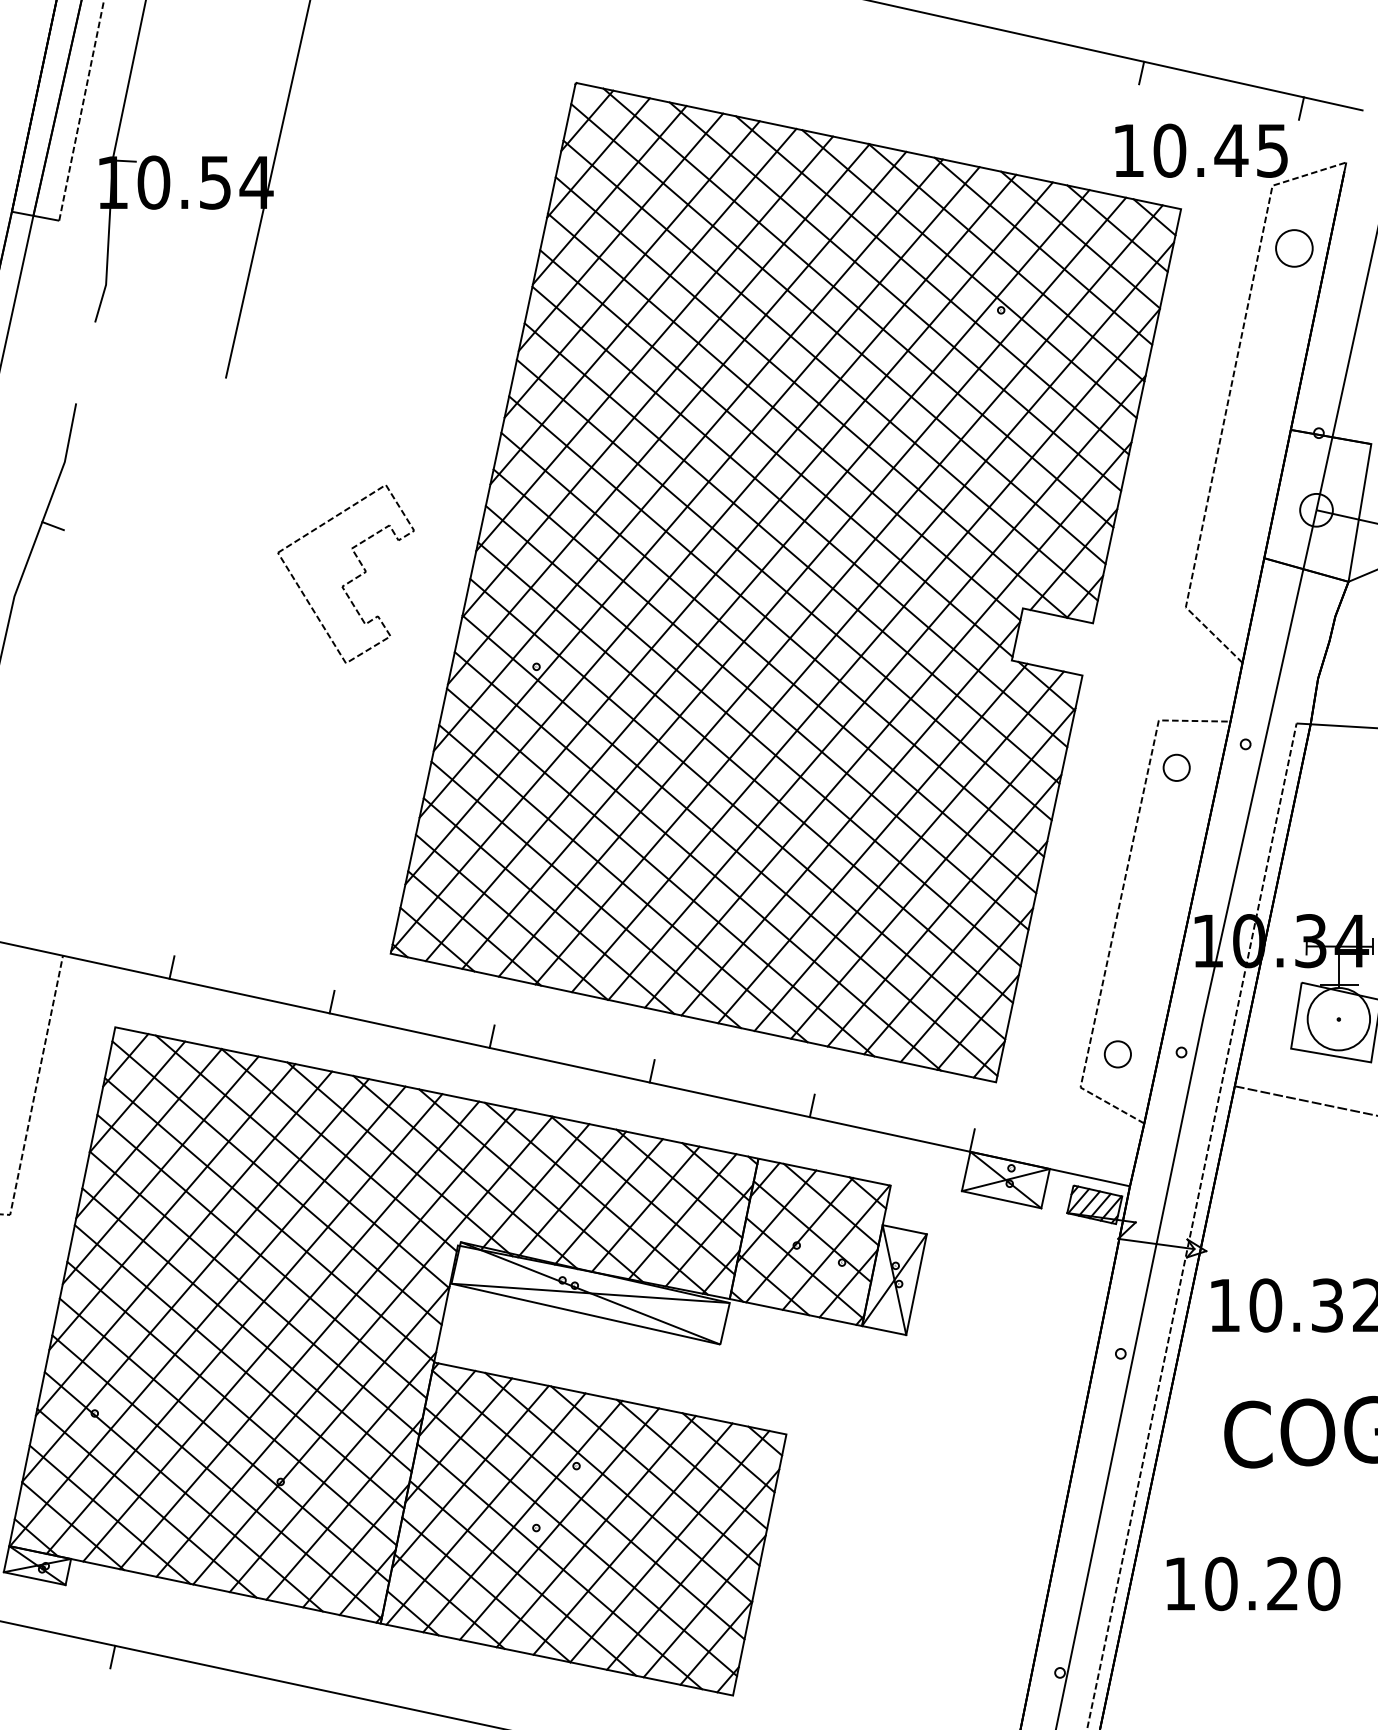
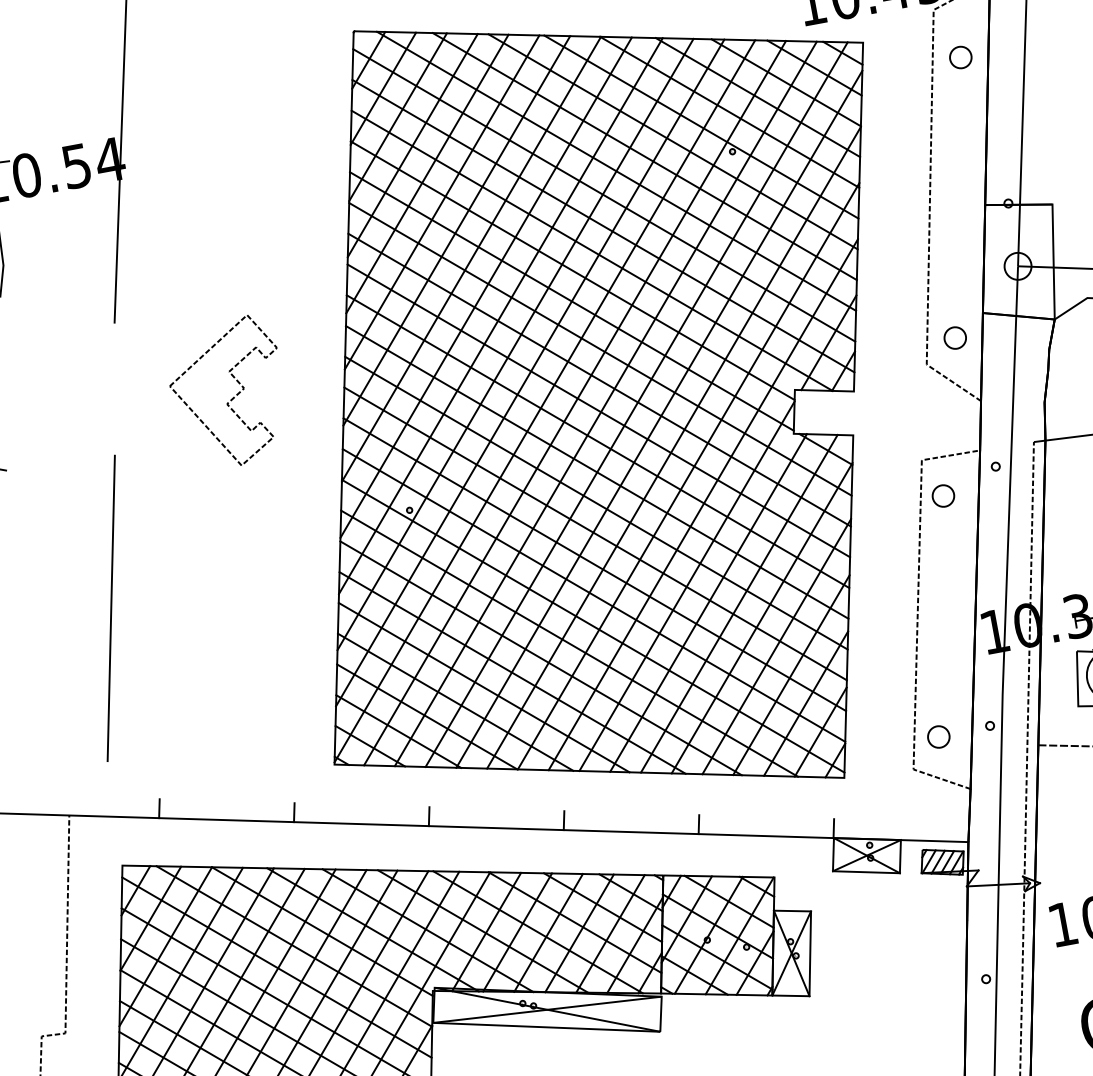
part: (1294, 248) -> (960, 57), size x0.71
part: (351, 579) -> (233, 396), moved
part: (1225, 581) -> (954, 337), added
line: (158, 717) -> (110, 608), added

